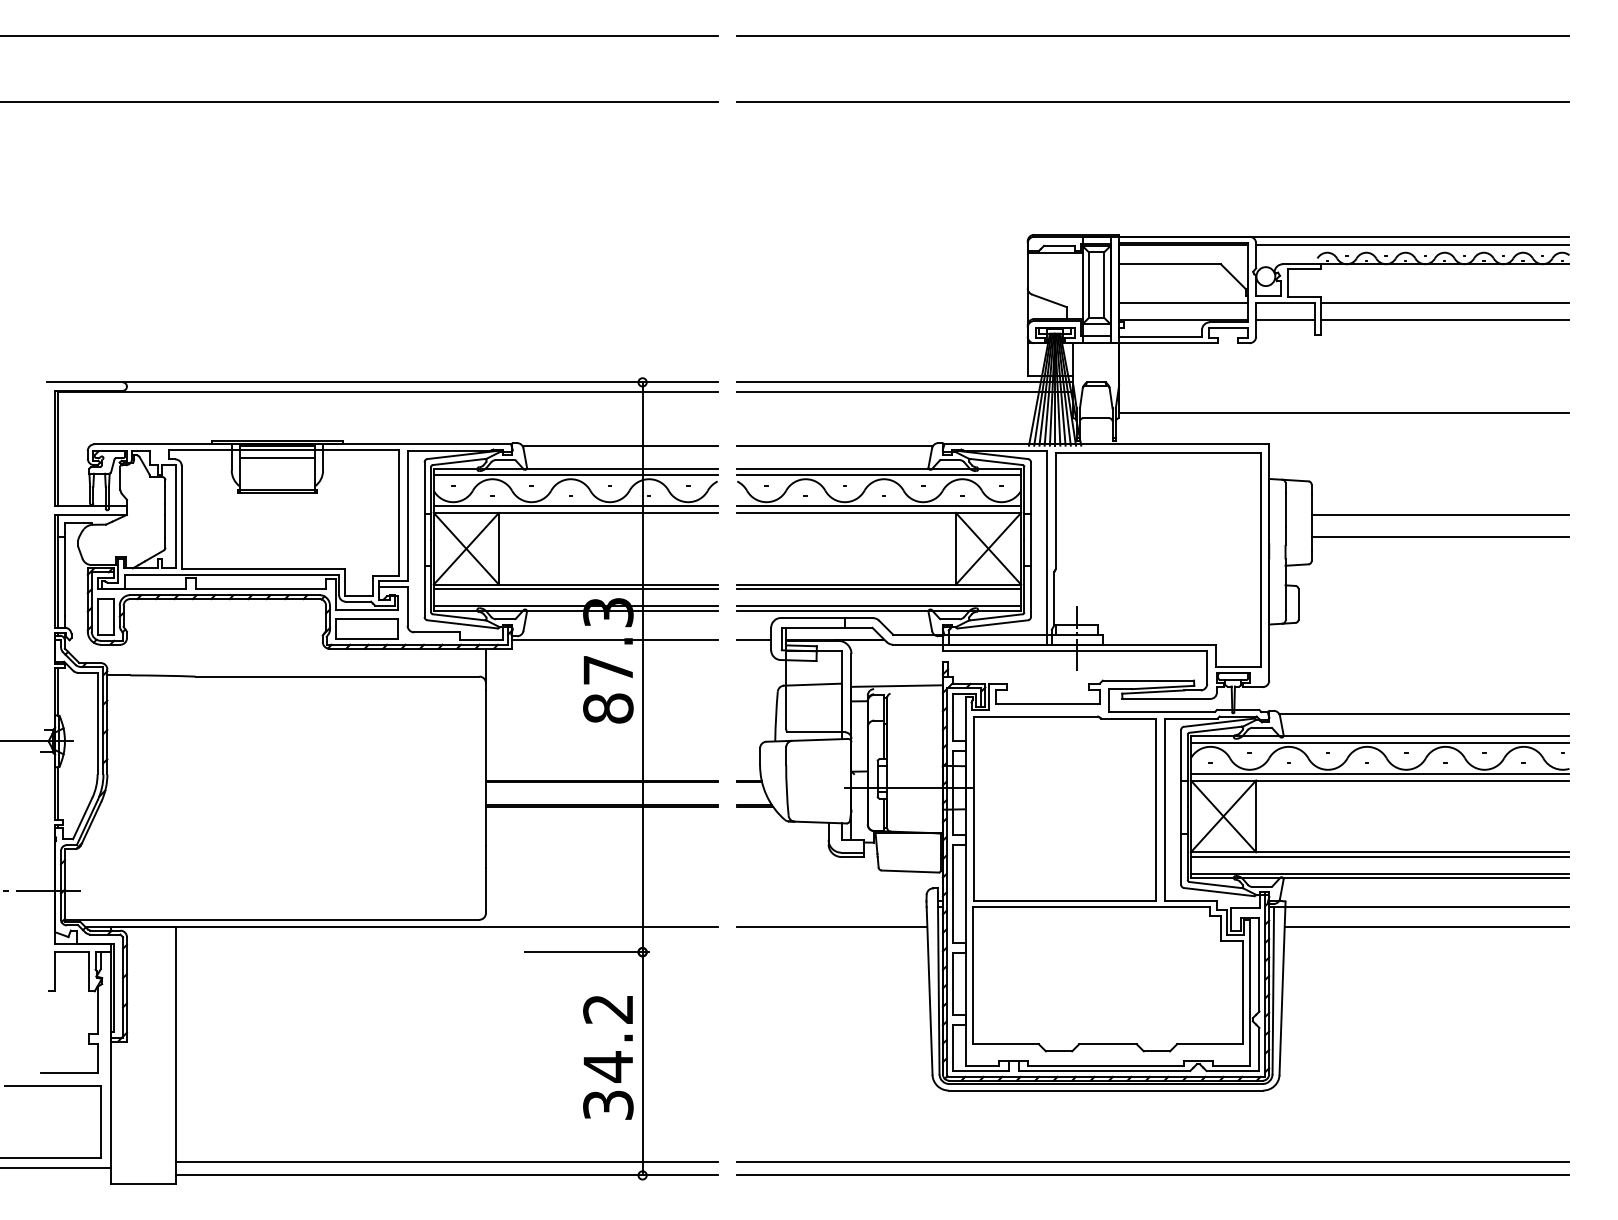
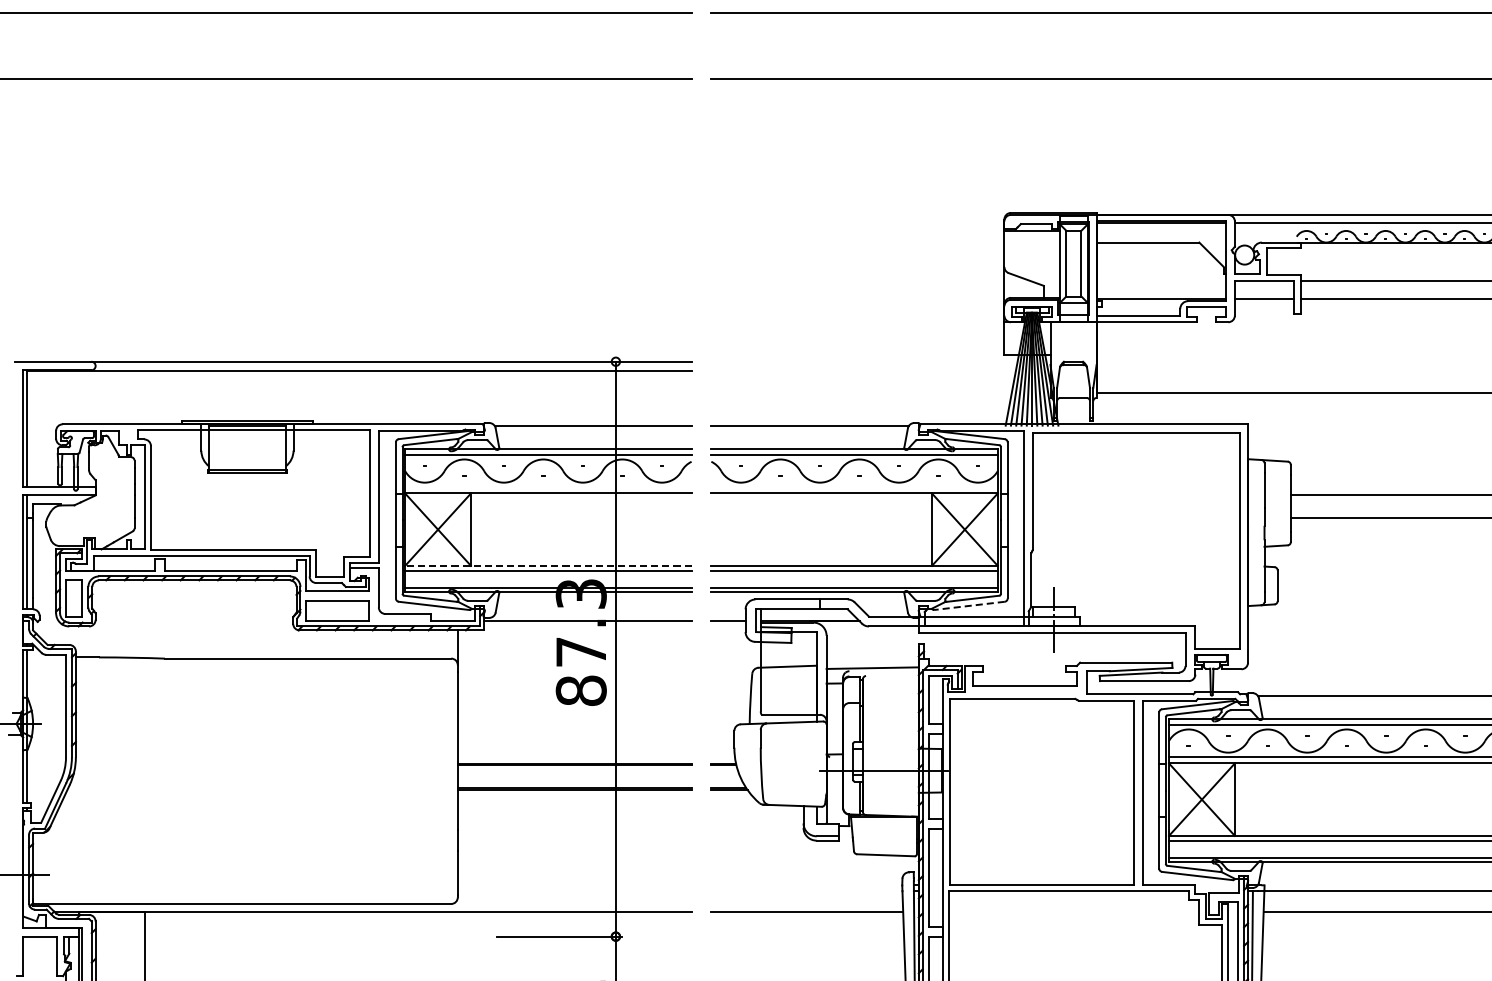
line: (1183, 302) -> (1161, 281), removed
line: (905, 382) -> (881, 361), removed
line: (905, 391) -> (881, 370), removed
line: (277, 458) -> (247, 438), removed
line: (575, 506) -> (548, 486), removed
line: (879, 506) -> (854, 486), removed
line: (575, 584) -> (548, 565), solid -> dashed
line: (992, 624) -> (968, 606), solid -> dashed

